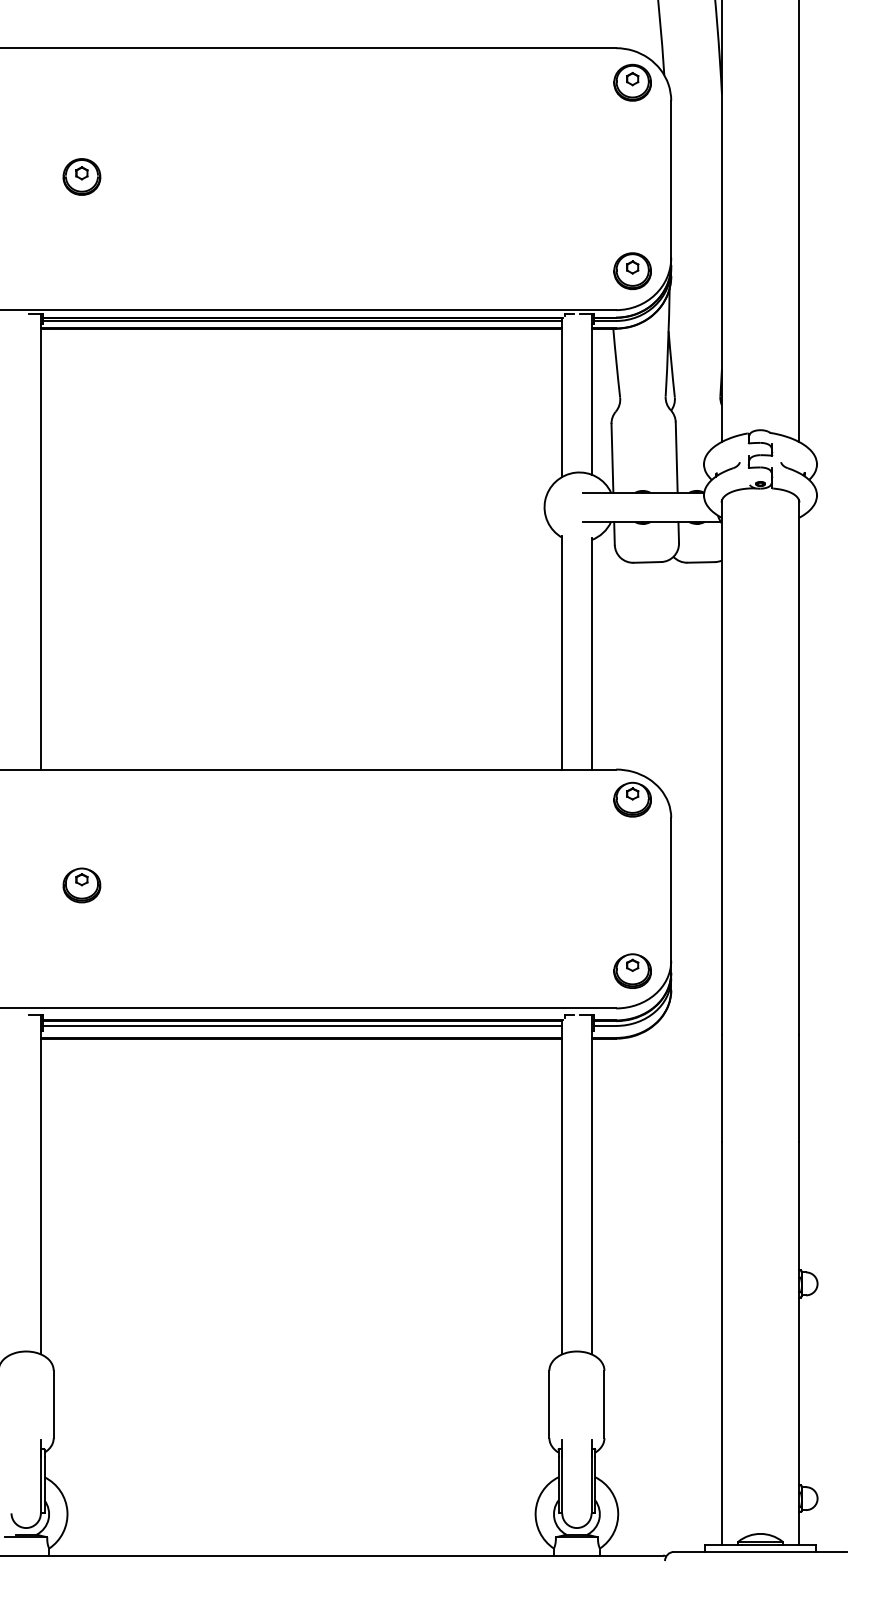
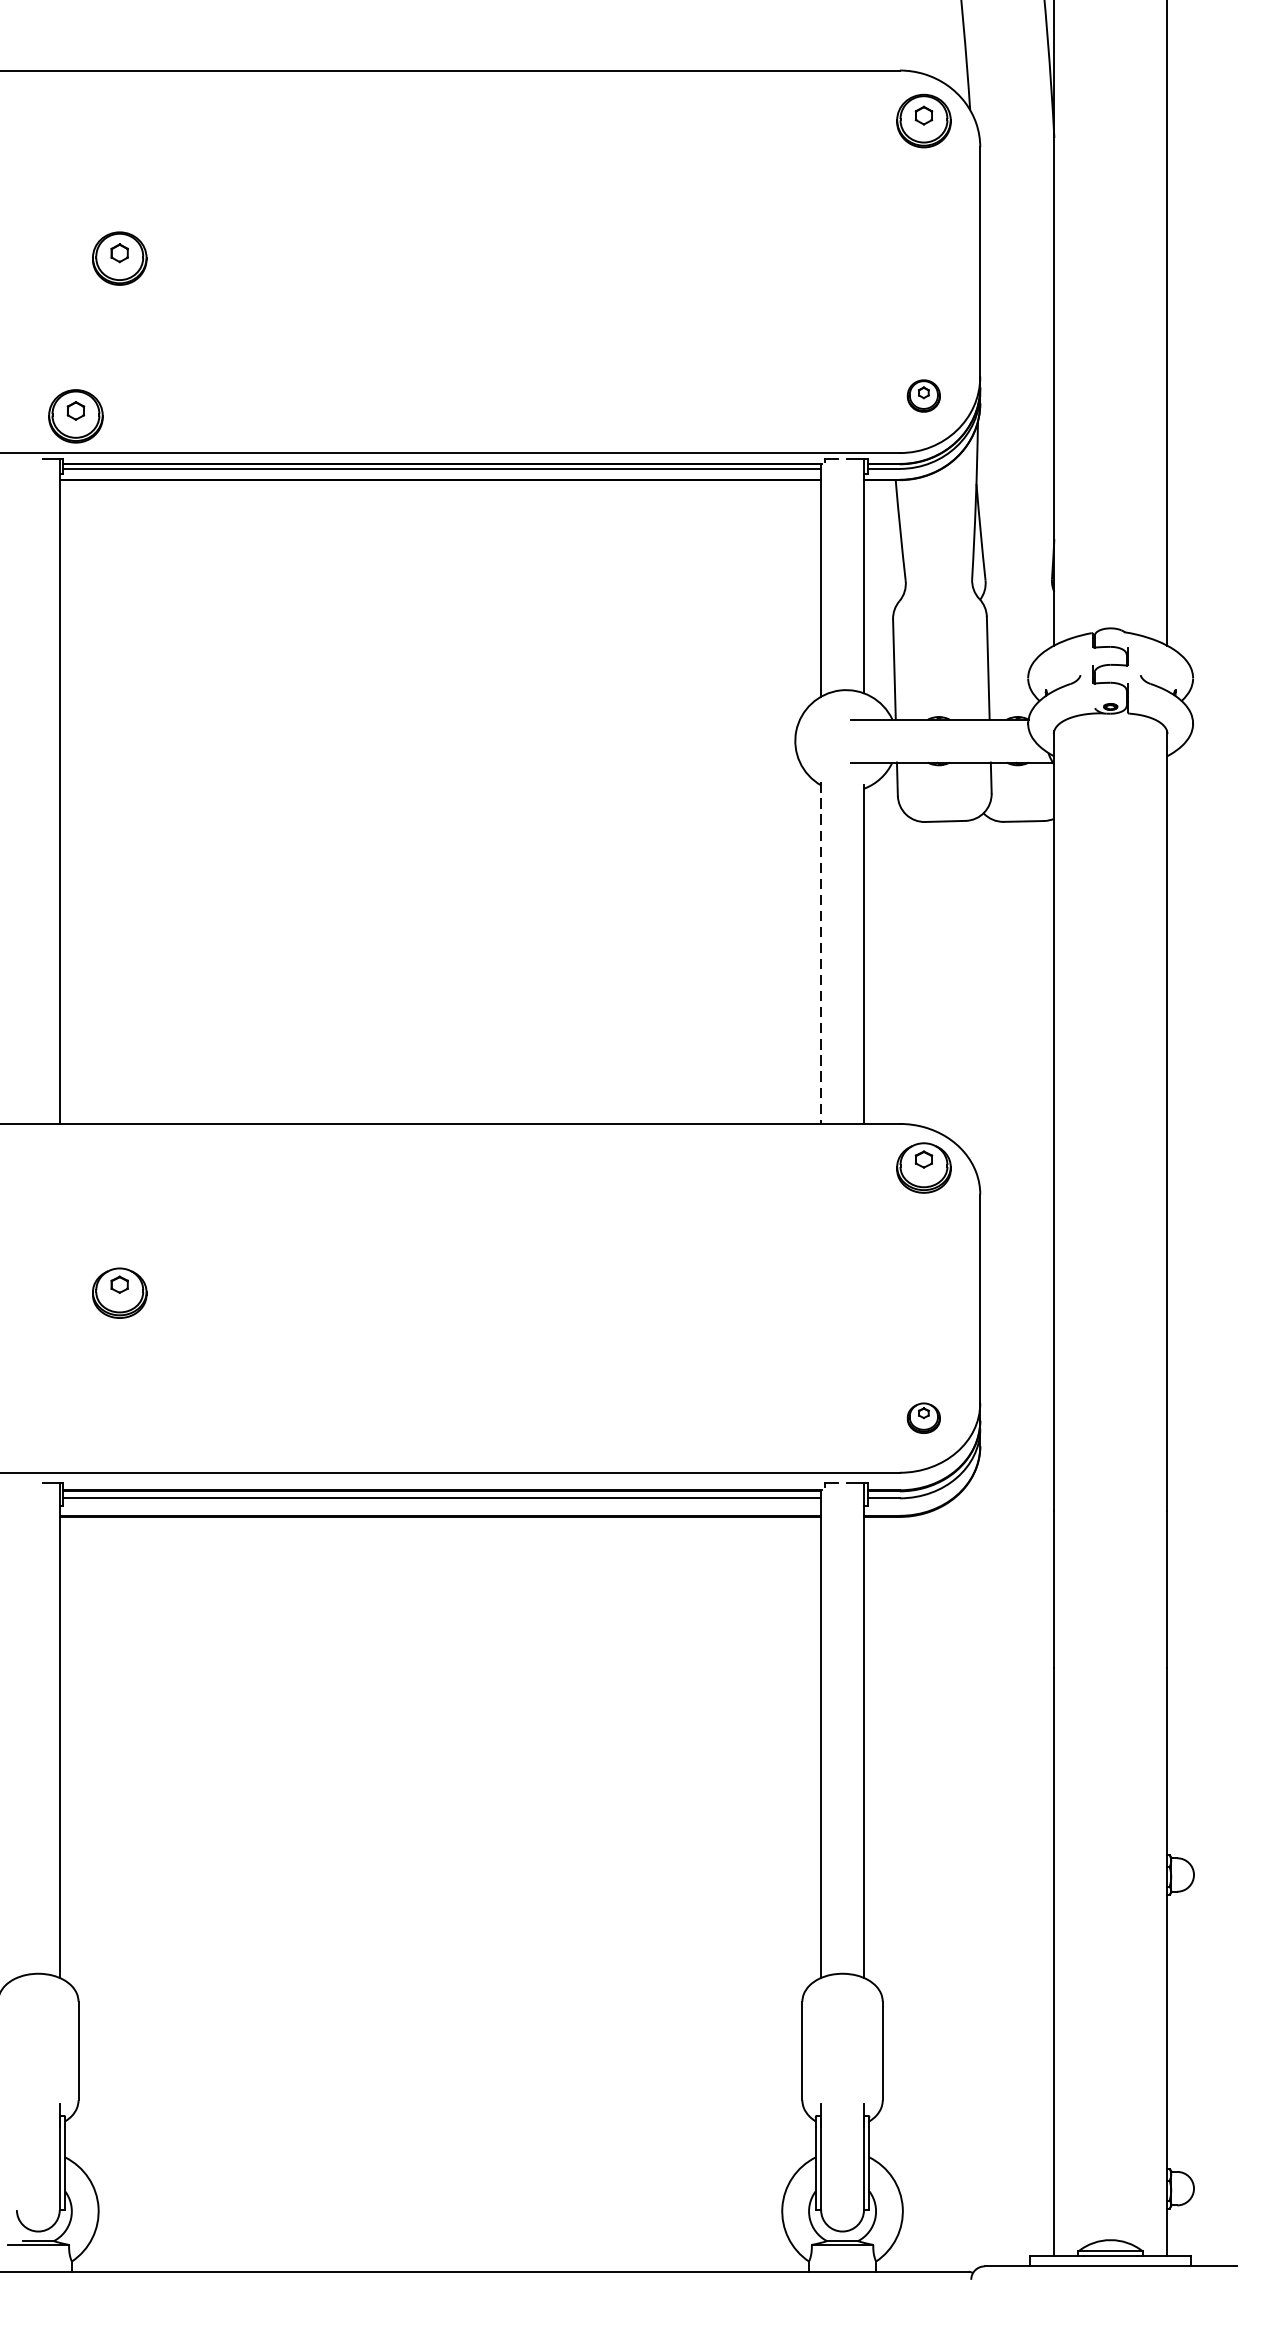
part: (632, 270) -> (923, 395), size x0.6
part: (51, 284) -> (75, 415), added
line: (562, 652) -> (821, 952), solid -> dashed
part: (632, 970) -> (923, 1417), size x0.6

